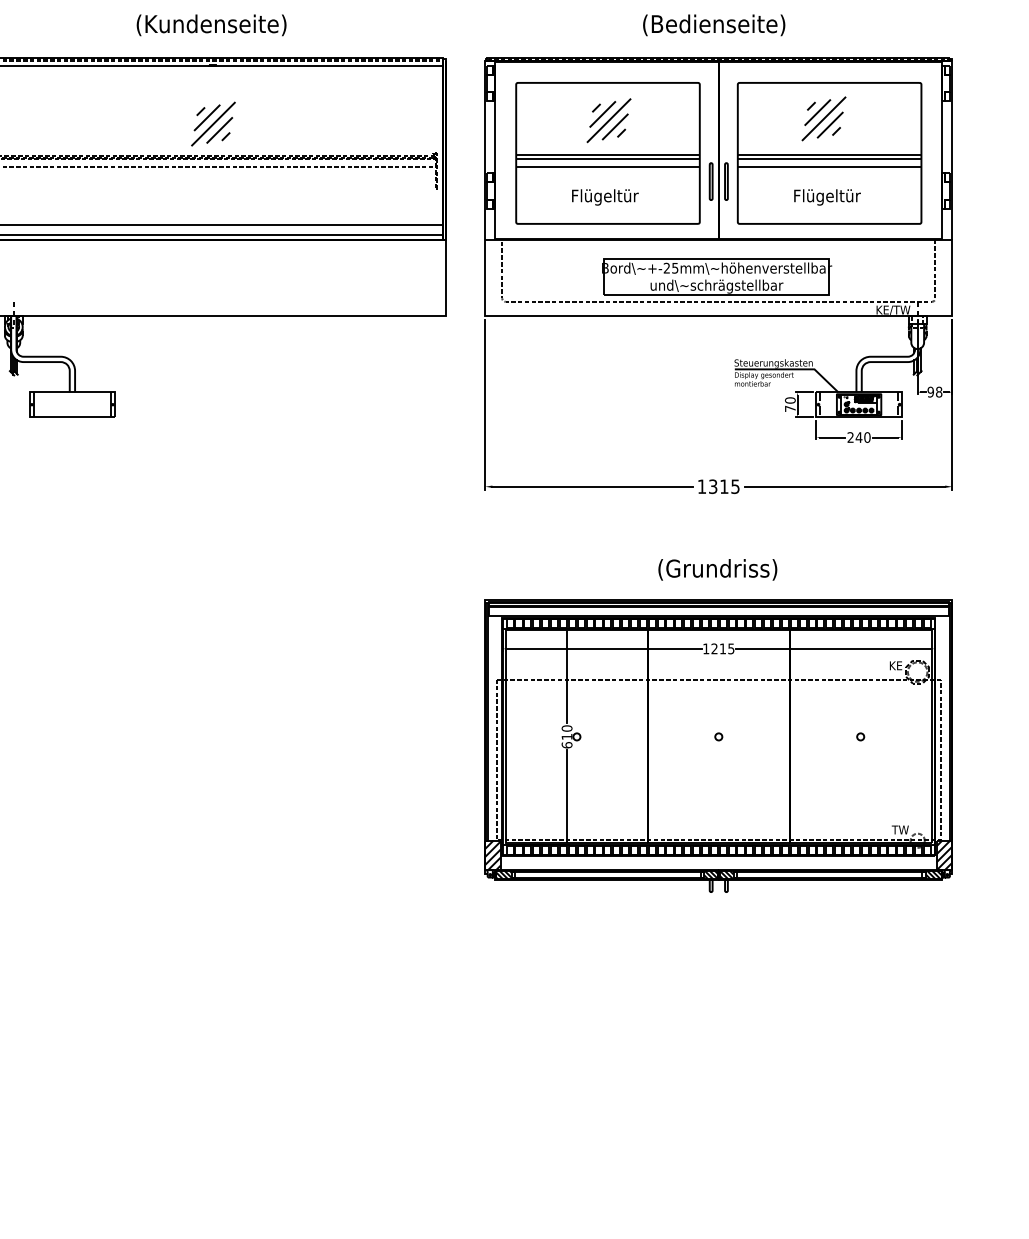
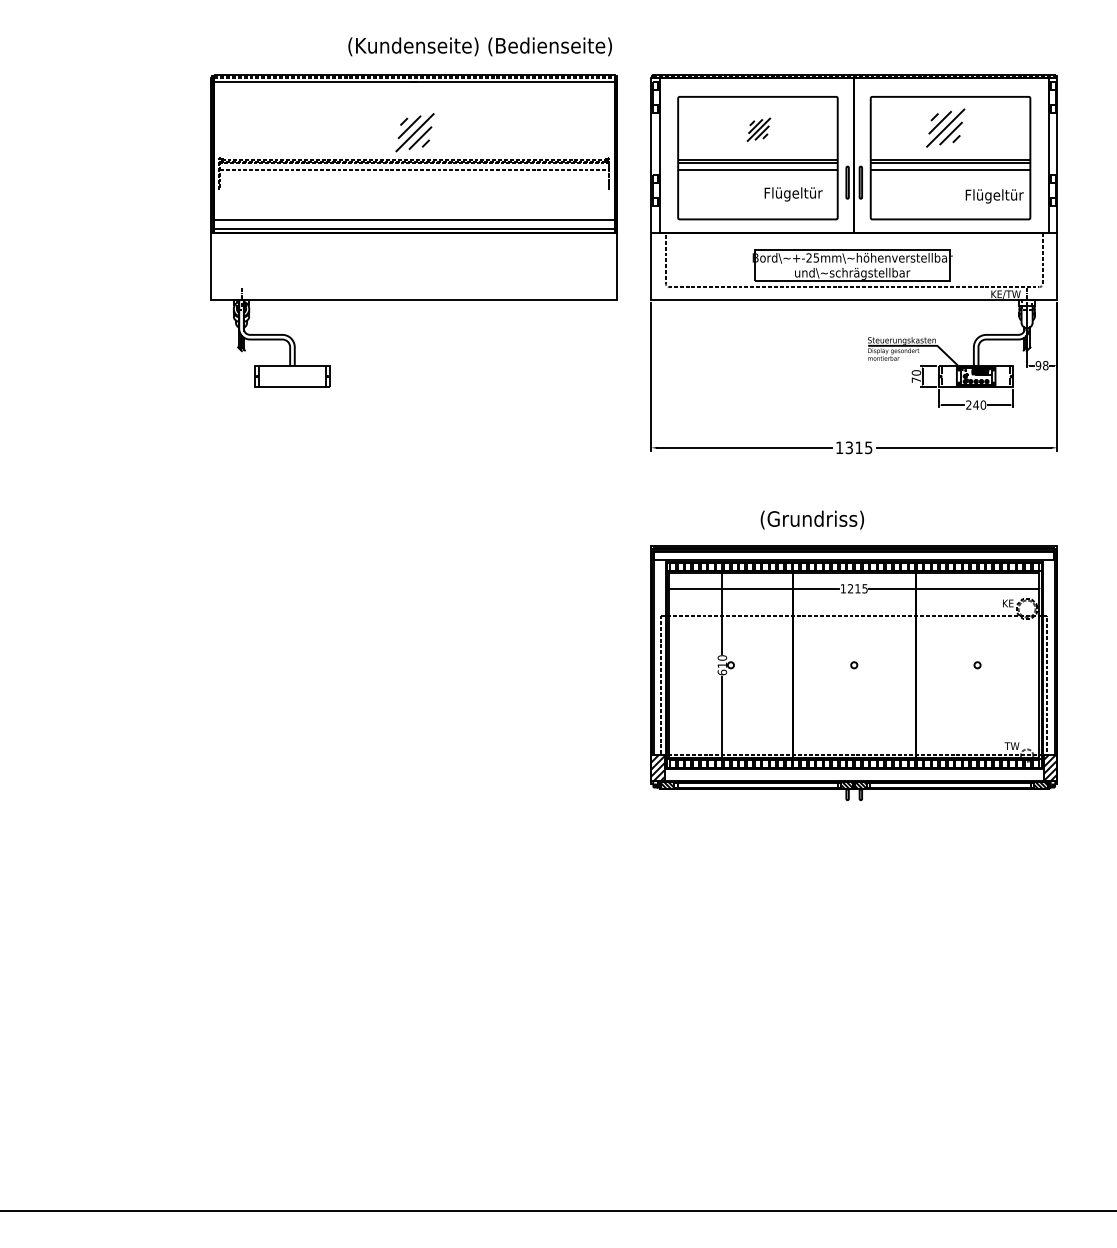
text: (713, 24) -> (549, 46), moved
part: (608, 120) -> (758, 129), size x0.6
text: (605, 197) -> (793, 194), moved
text: (827, 197) -> (994, 196), moved
text: (716, 569) -> (811, 519), moved

